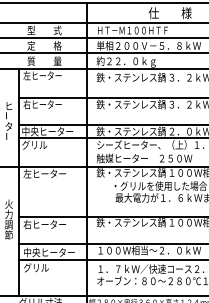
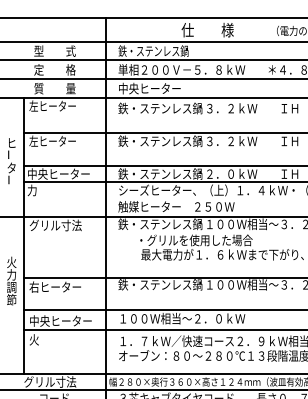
text: (132, 29) -> (161, 50), ＨＴ－Ｍ１００ＨＴＦ -> 鉄・ステンレス鍋
text: (126, 61) -> (154, 89), 約２２．０ｋｇ -> 中央ヒーター
text: (26, 103) -> (33, 140), 右ヒーター -> 左ヒーター
text: (34, 145) -> (42, 190), グリル -> 力
text: (44, 173) -> (55, 225), 左ヒーター -> グリル寸法
text: (35, 267) -> (44, 339), グリル -> 火

